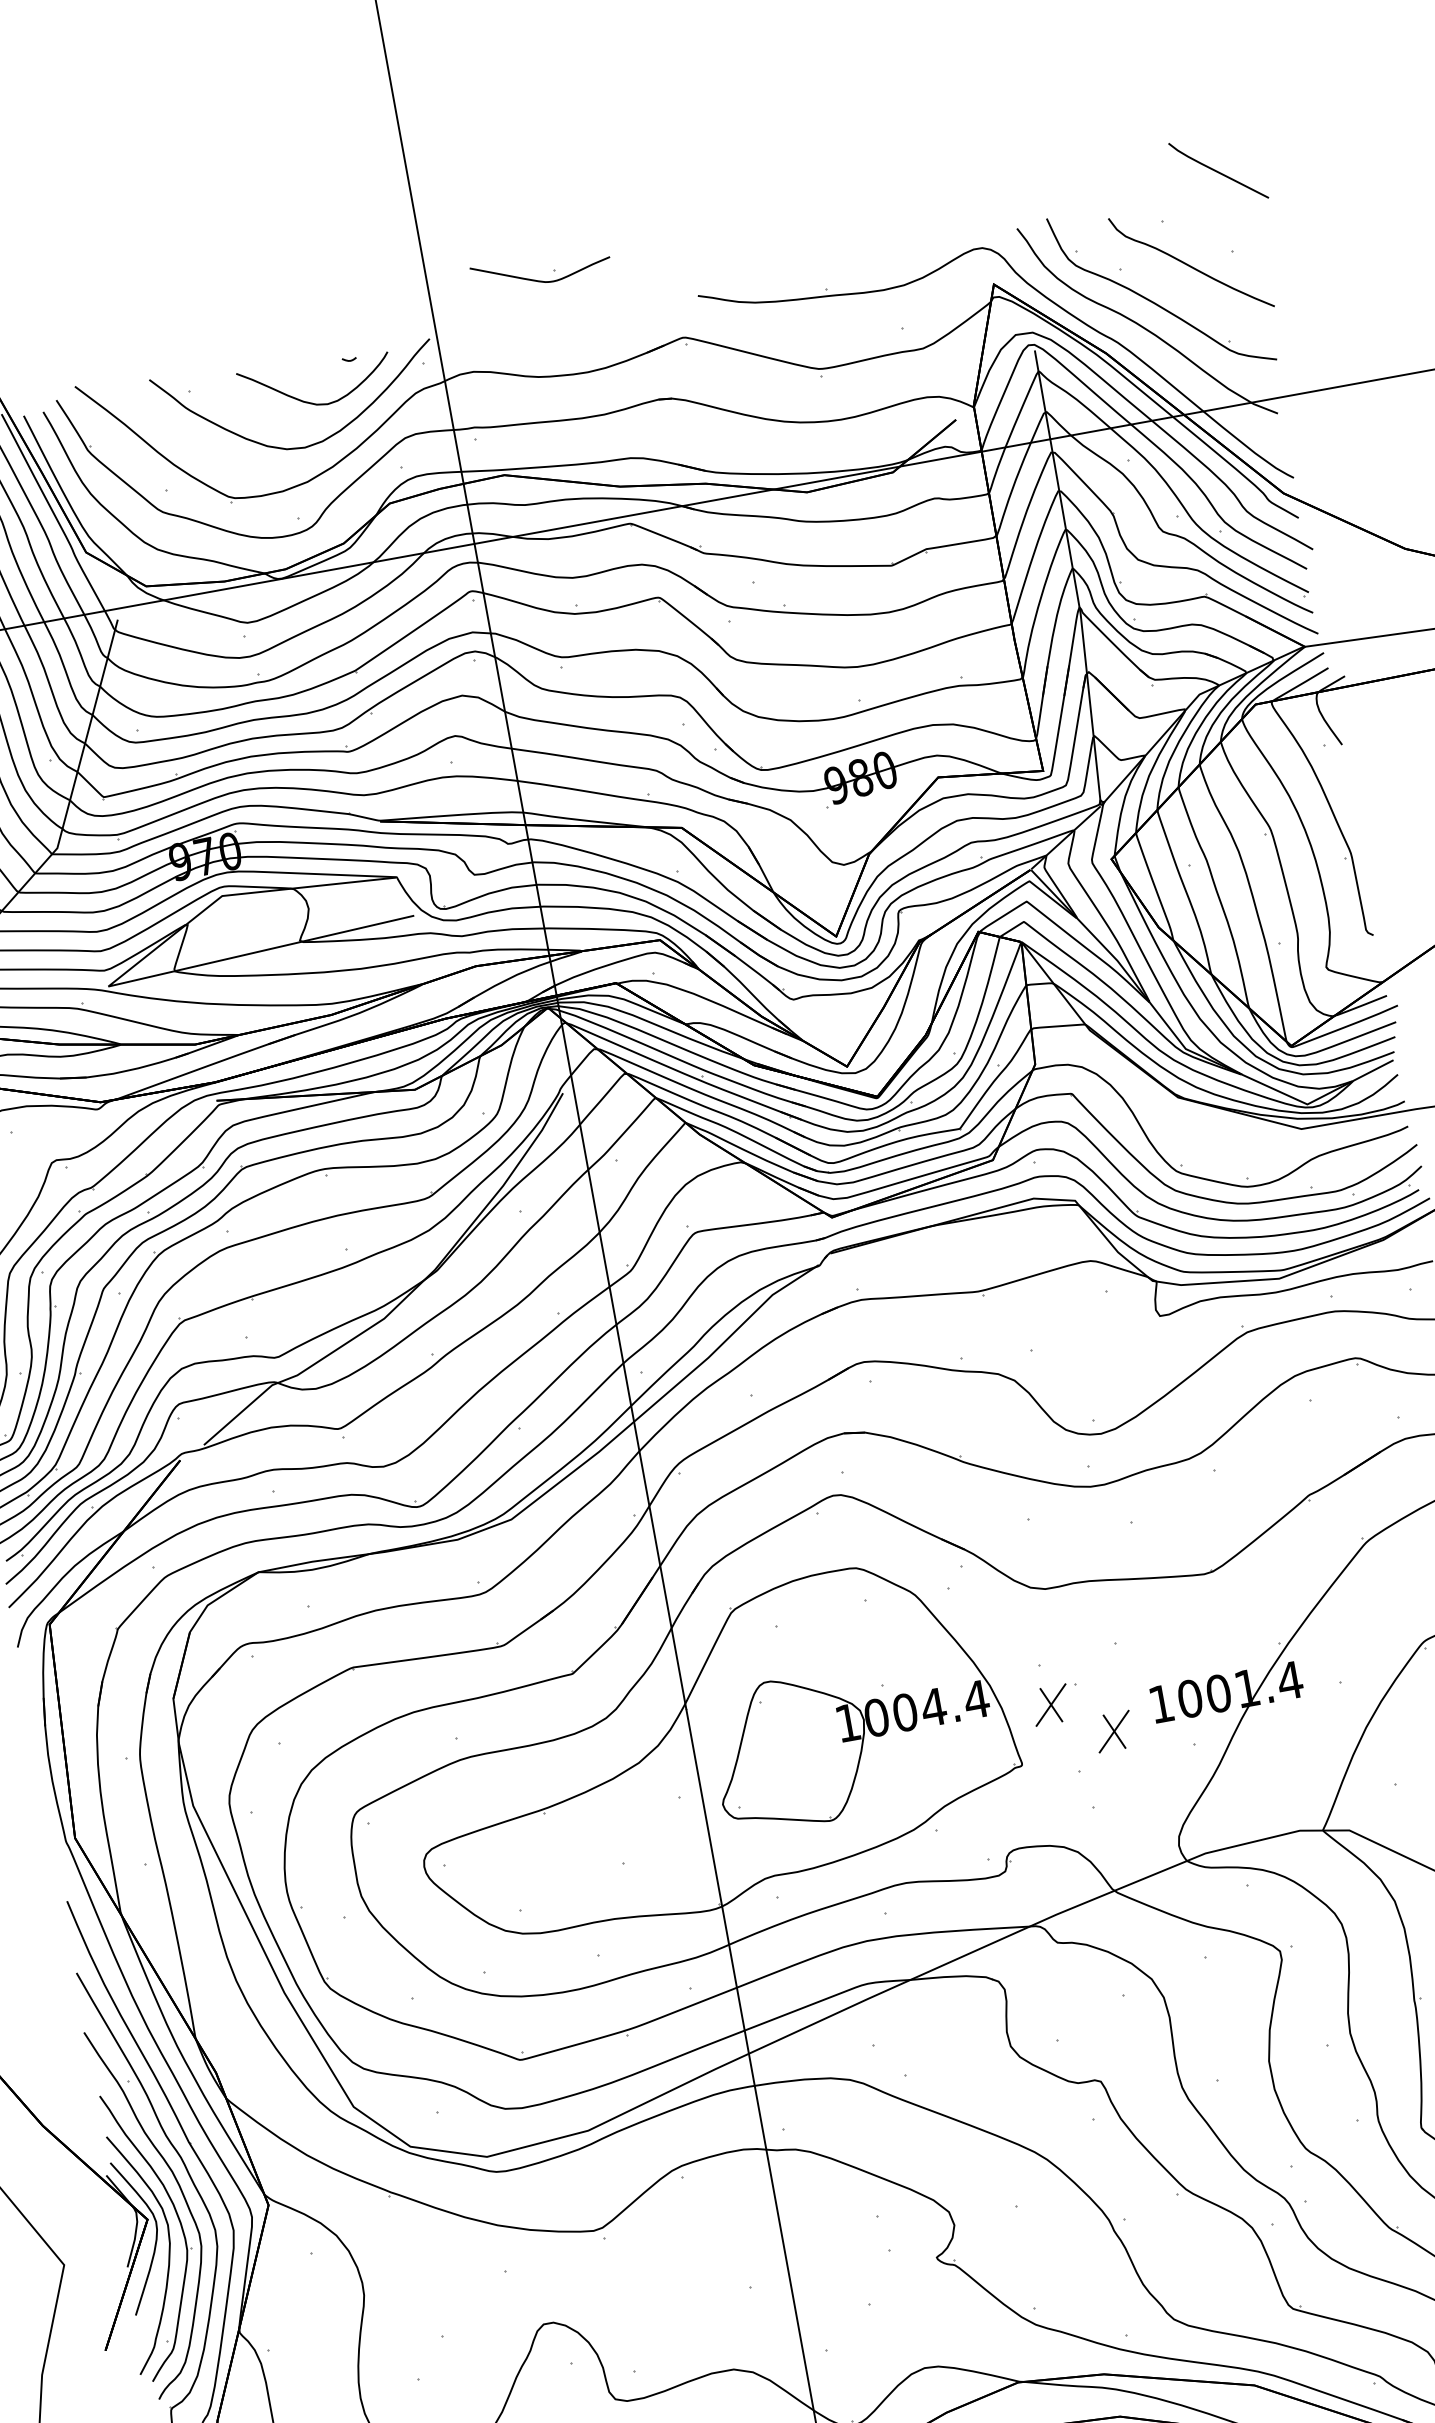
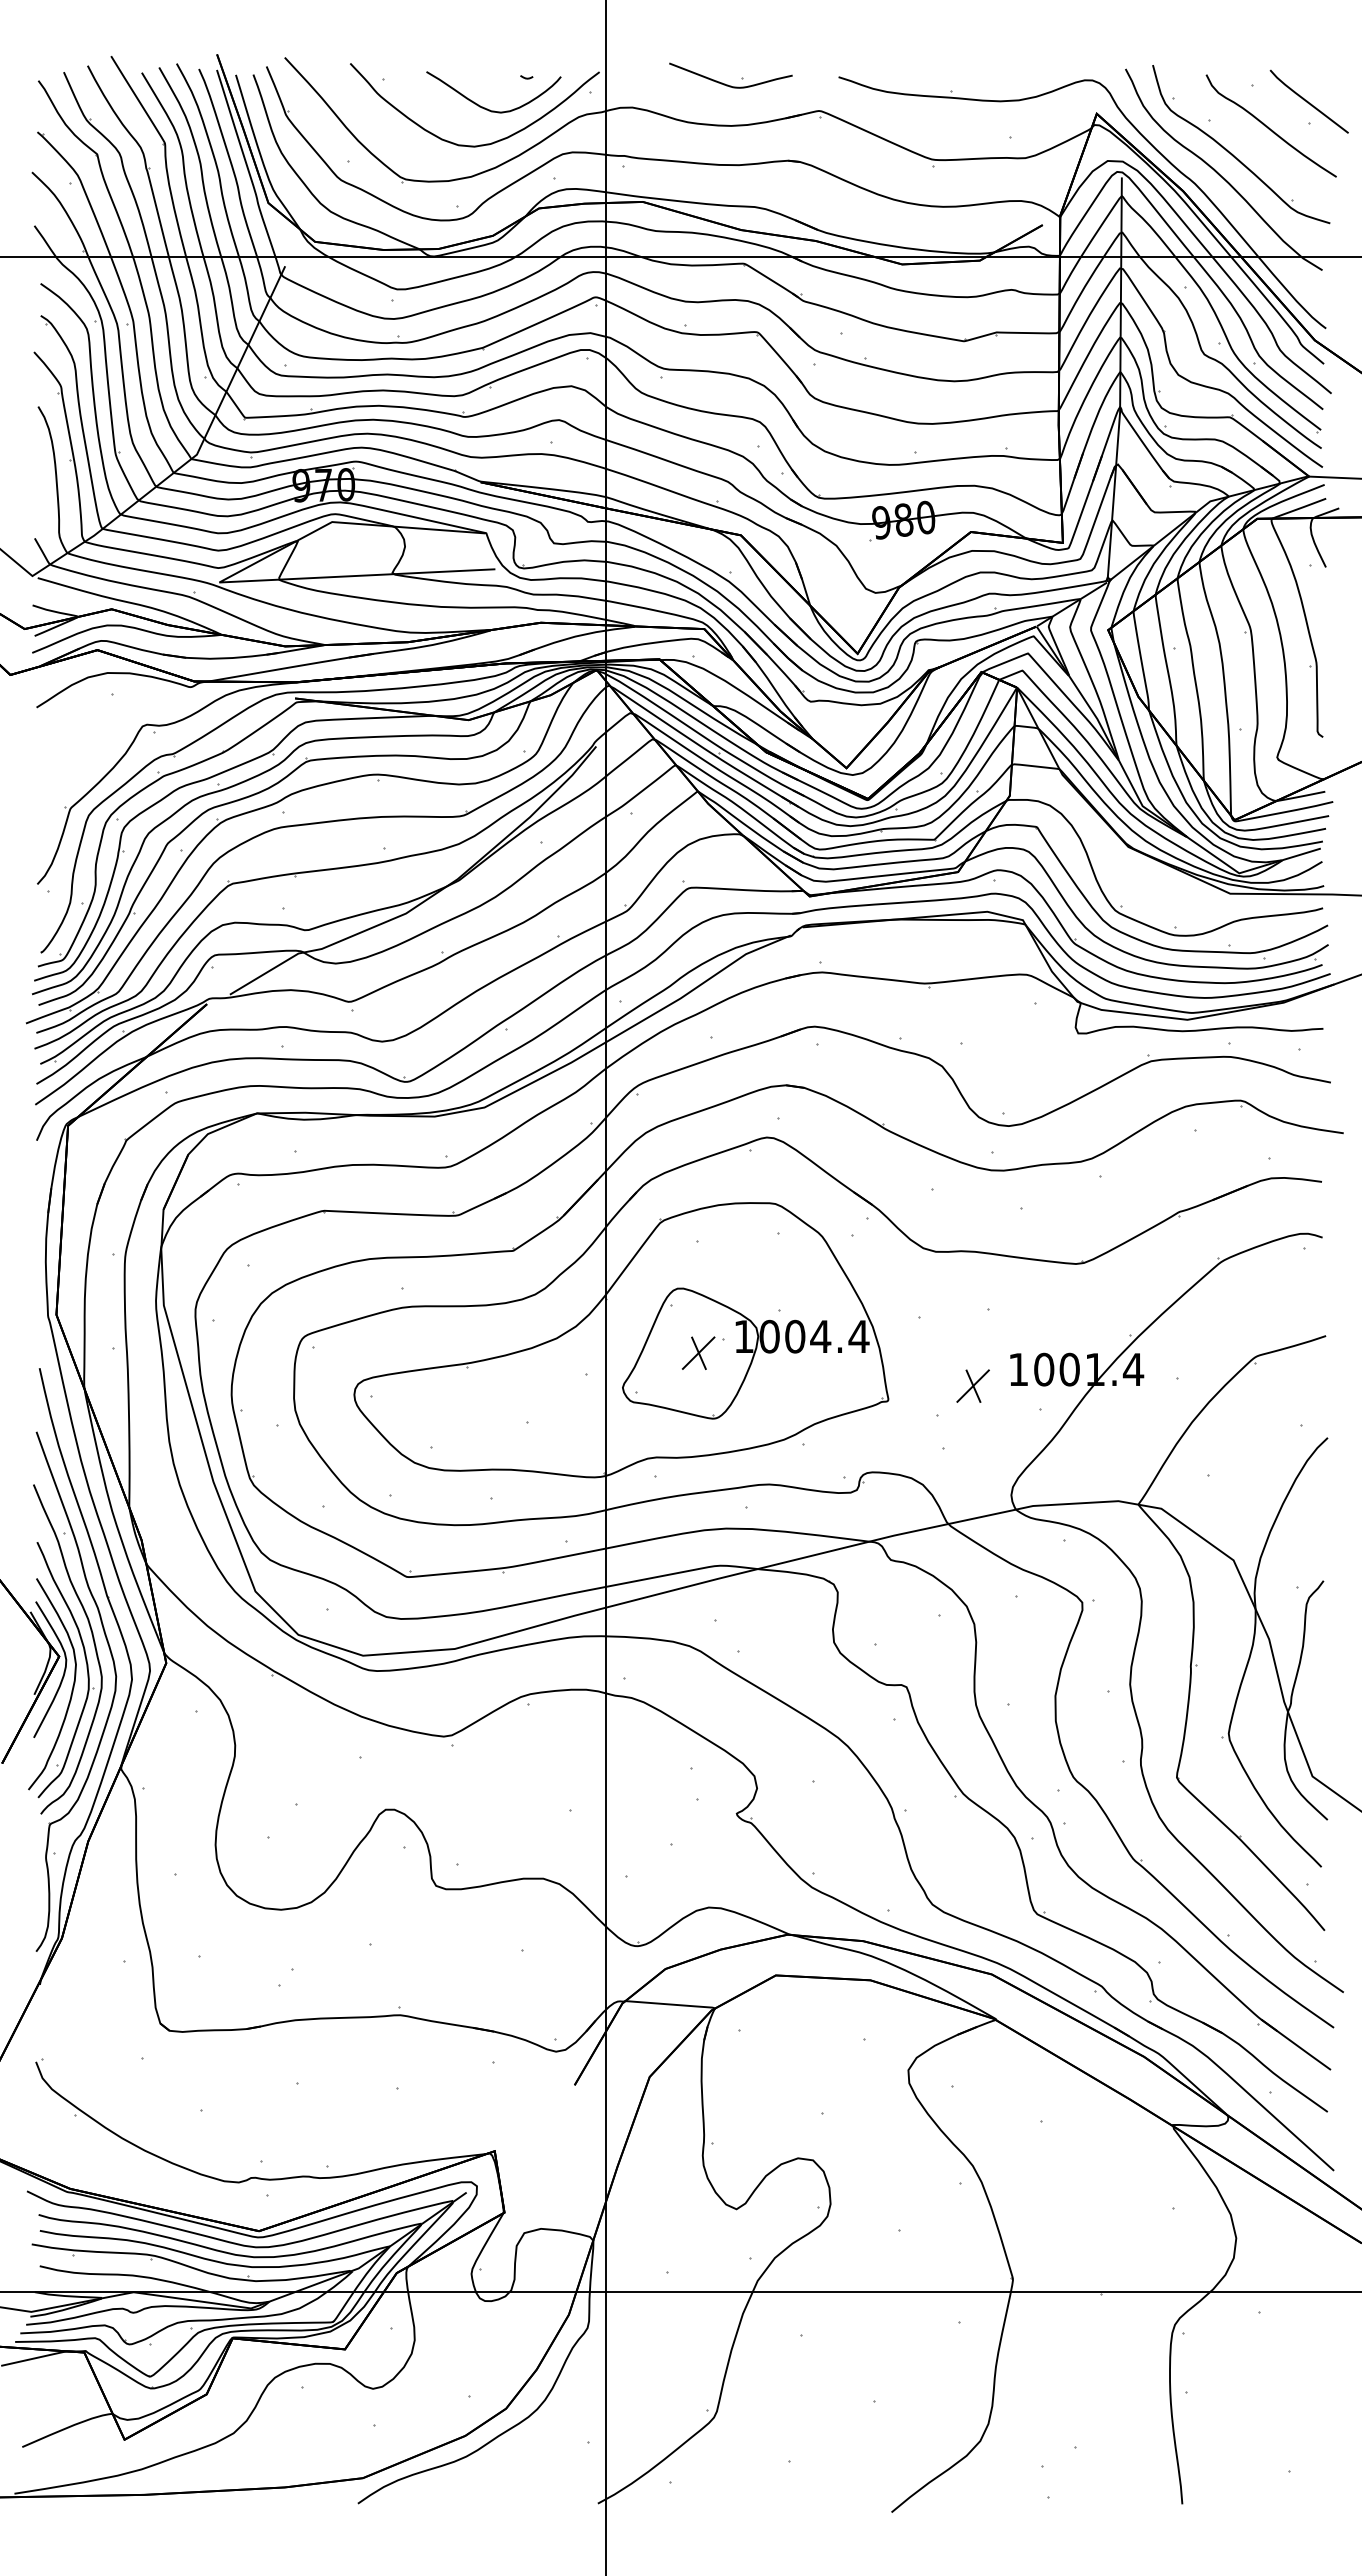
curve: (1217, 170) -> (1308, 101), moved
part: (540, 279) -> (728, 84), moved
part: (1055, 1703) -> (702, 1352), moved

